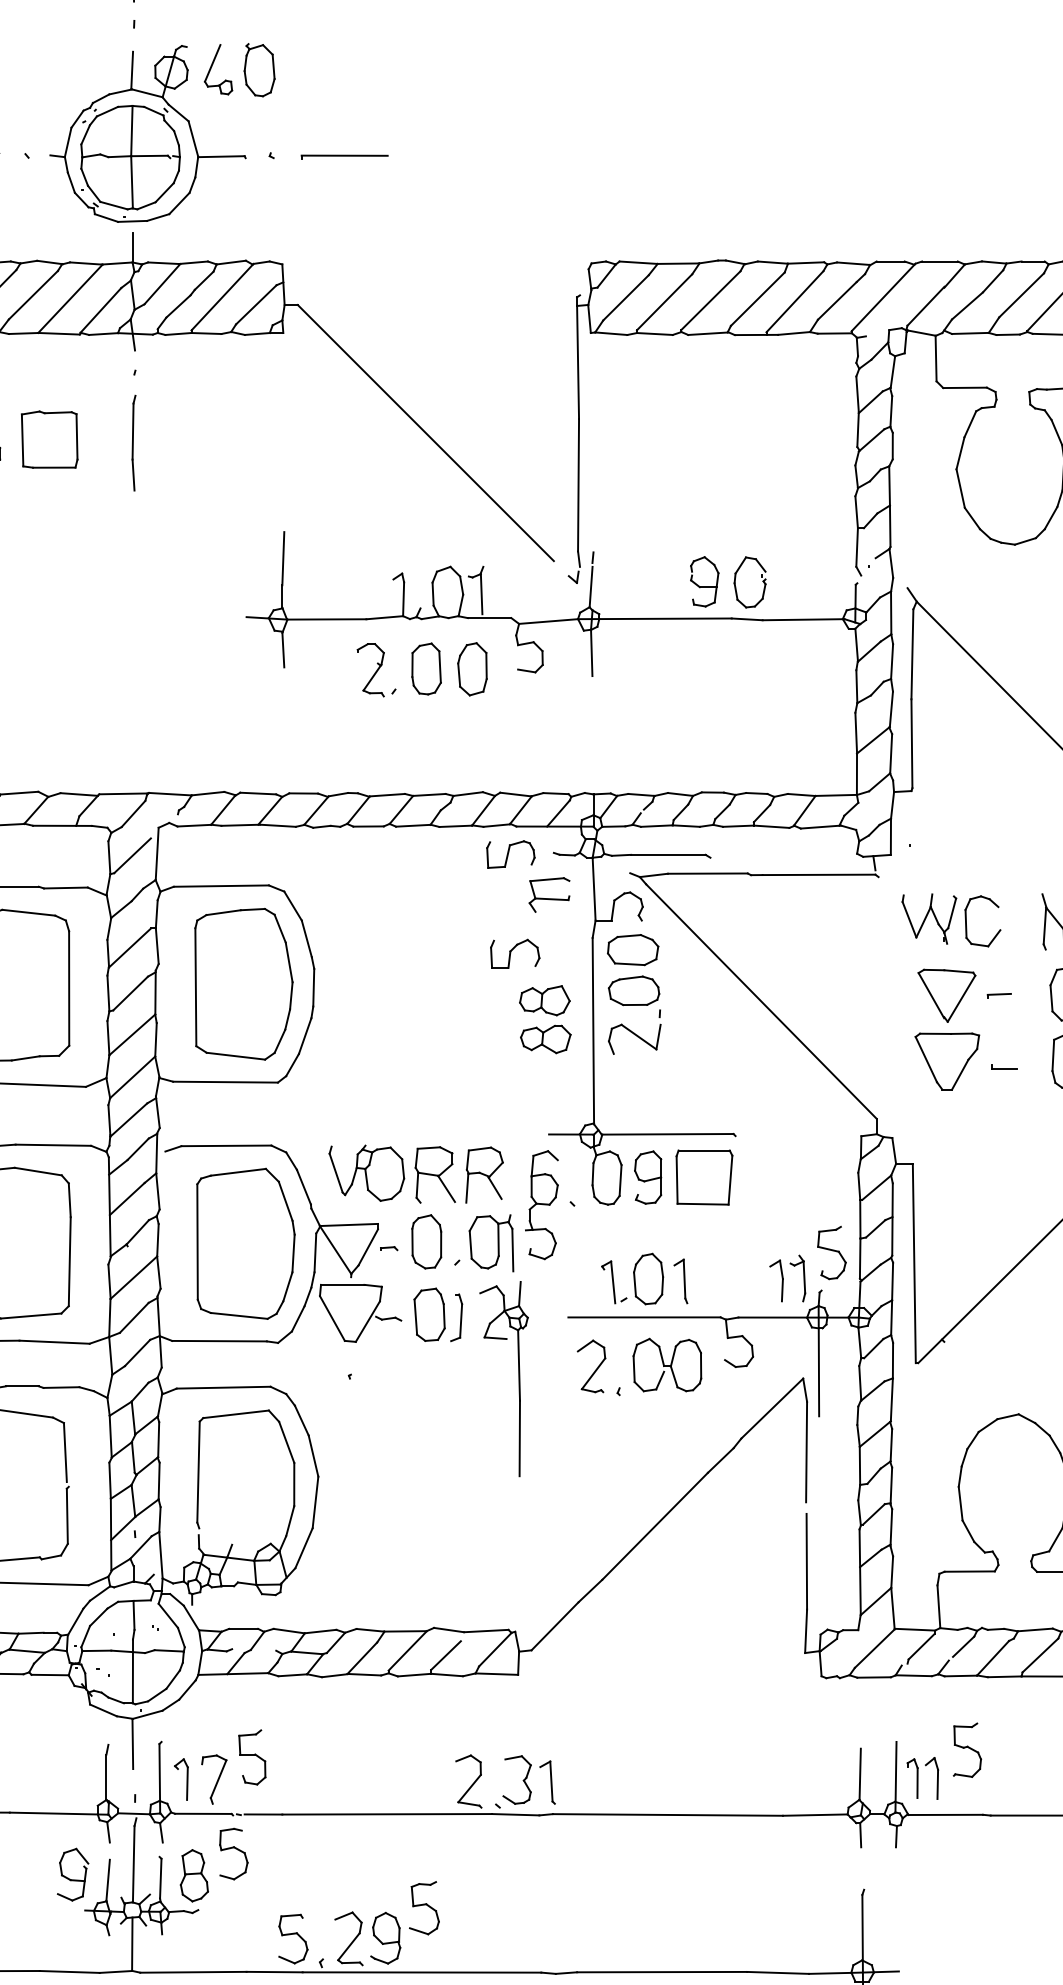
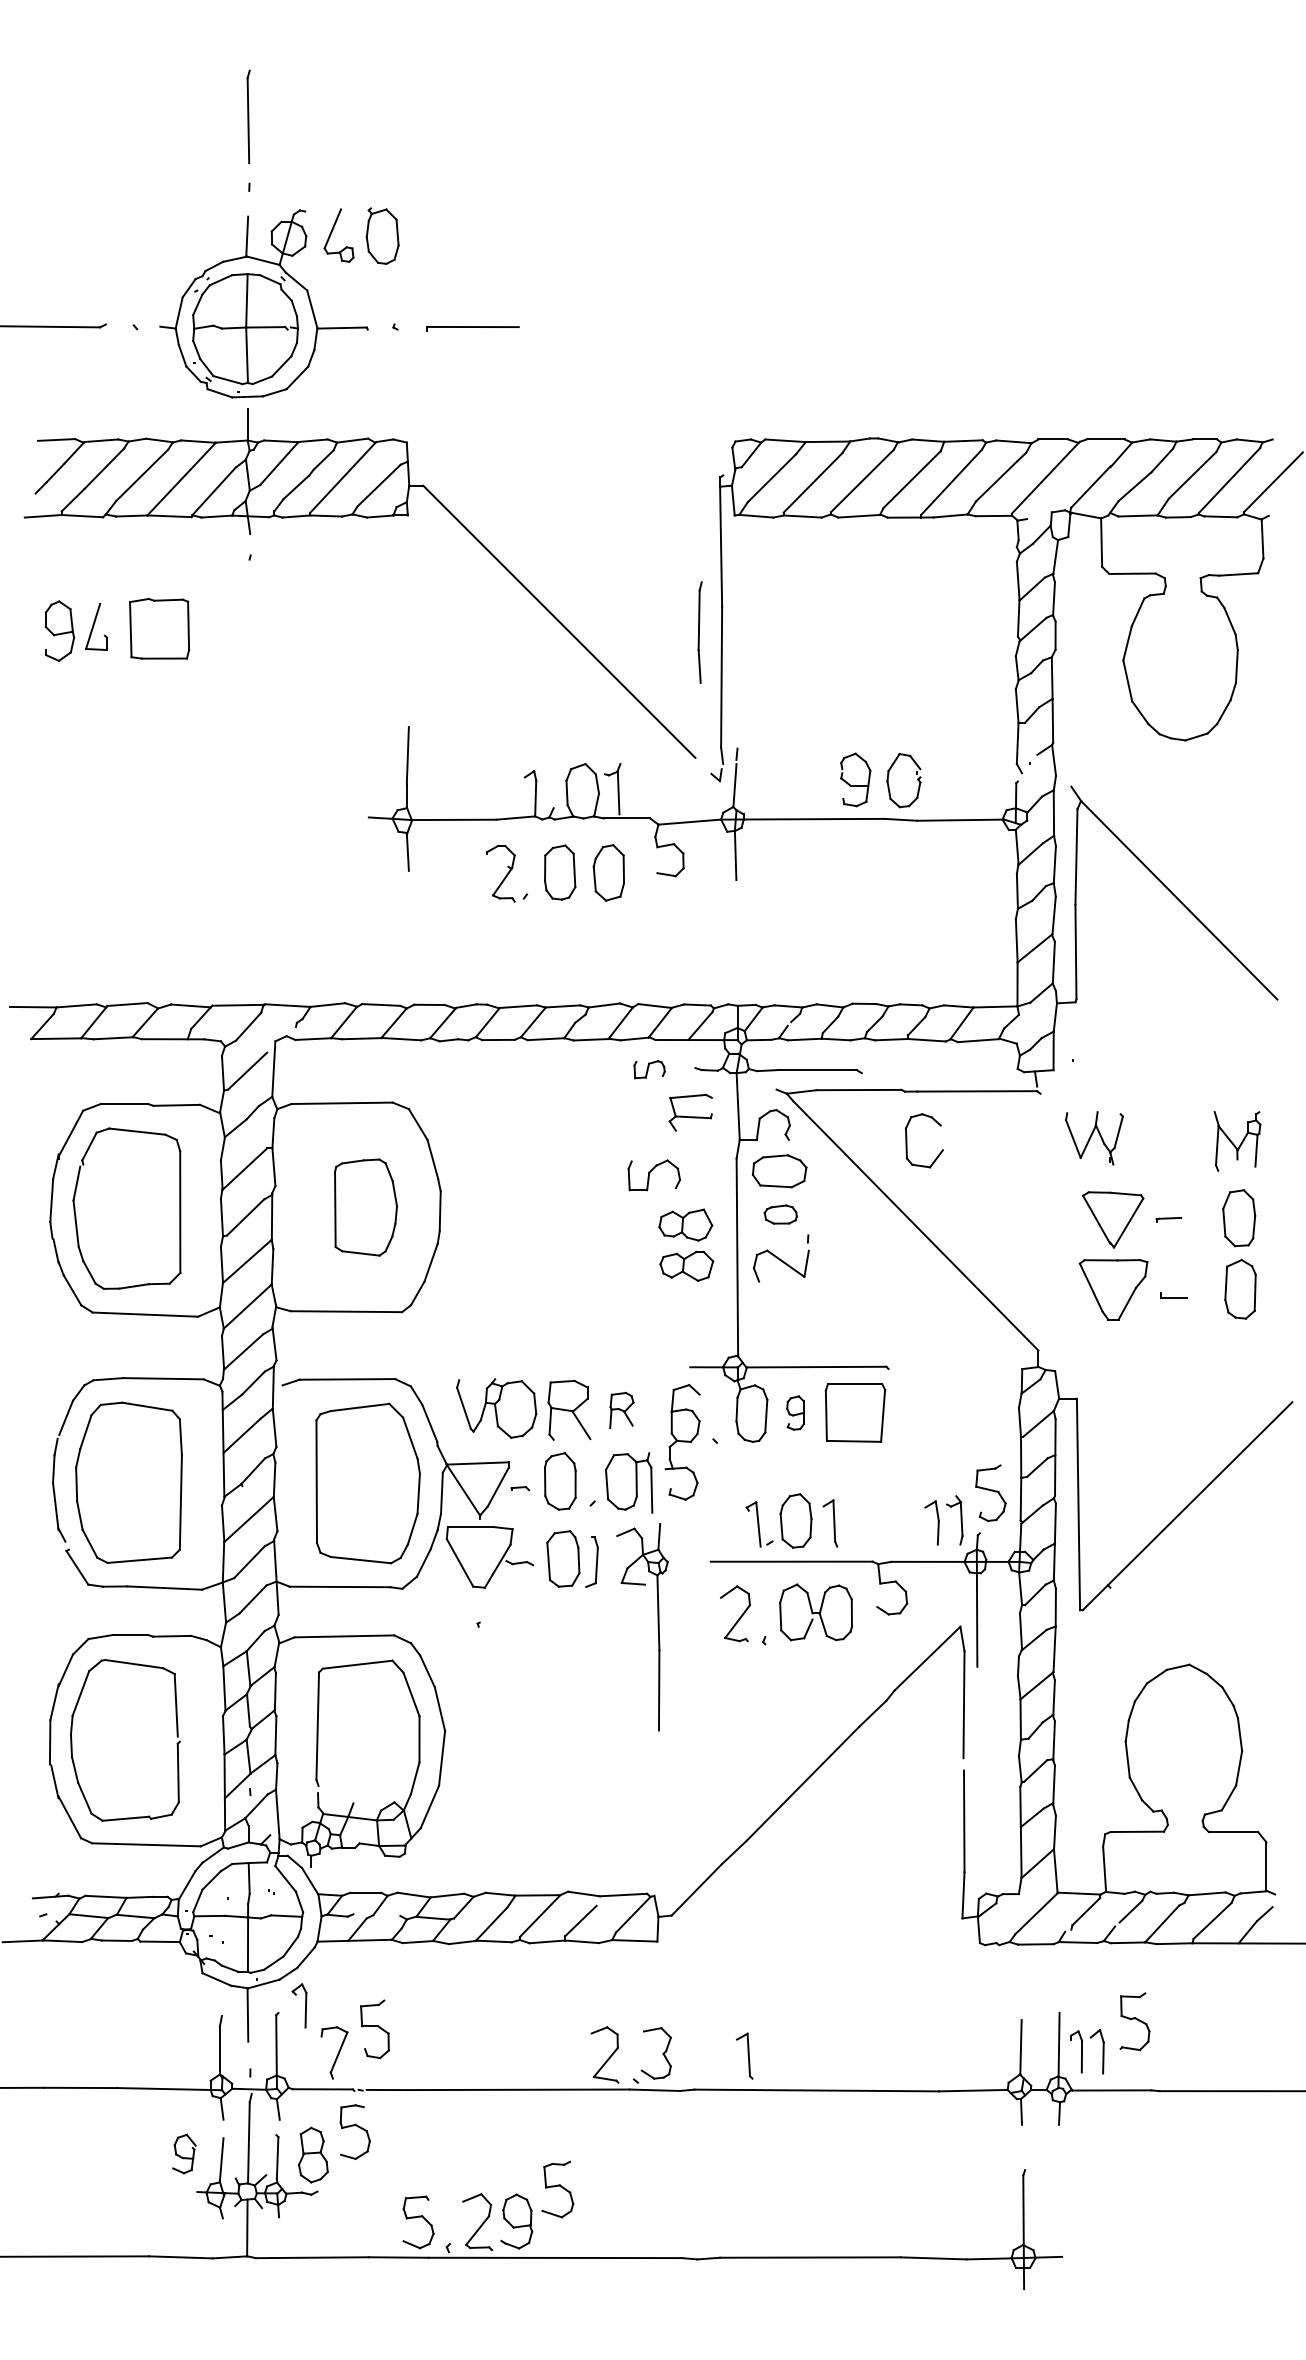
part: (133, 443) -> (699, 632), moved
part: (510, 854) -> (649, 1069), size x0.6
part: (967, 921) -> (907, 1140), moved
part: (243, 984) -> (365, 1207), size x0.6
part: (633, 990) -> (780, 1214), size x0.6
part: (484, 1175) -> (621, 1410), size x0.6
part: (648, 1177) -> (795, 1412), size x0.6
part: (181, 1779) -> (299, 2005), moved
part: (547, 1782) -> (744, 2055), moved
part: (73, 1874) -> (184, 2153), size x0.7

